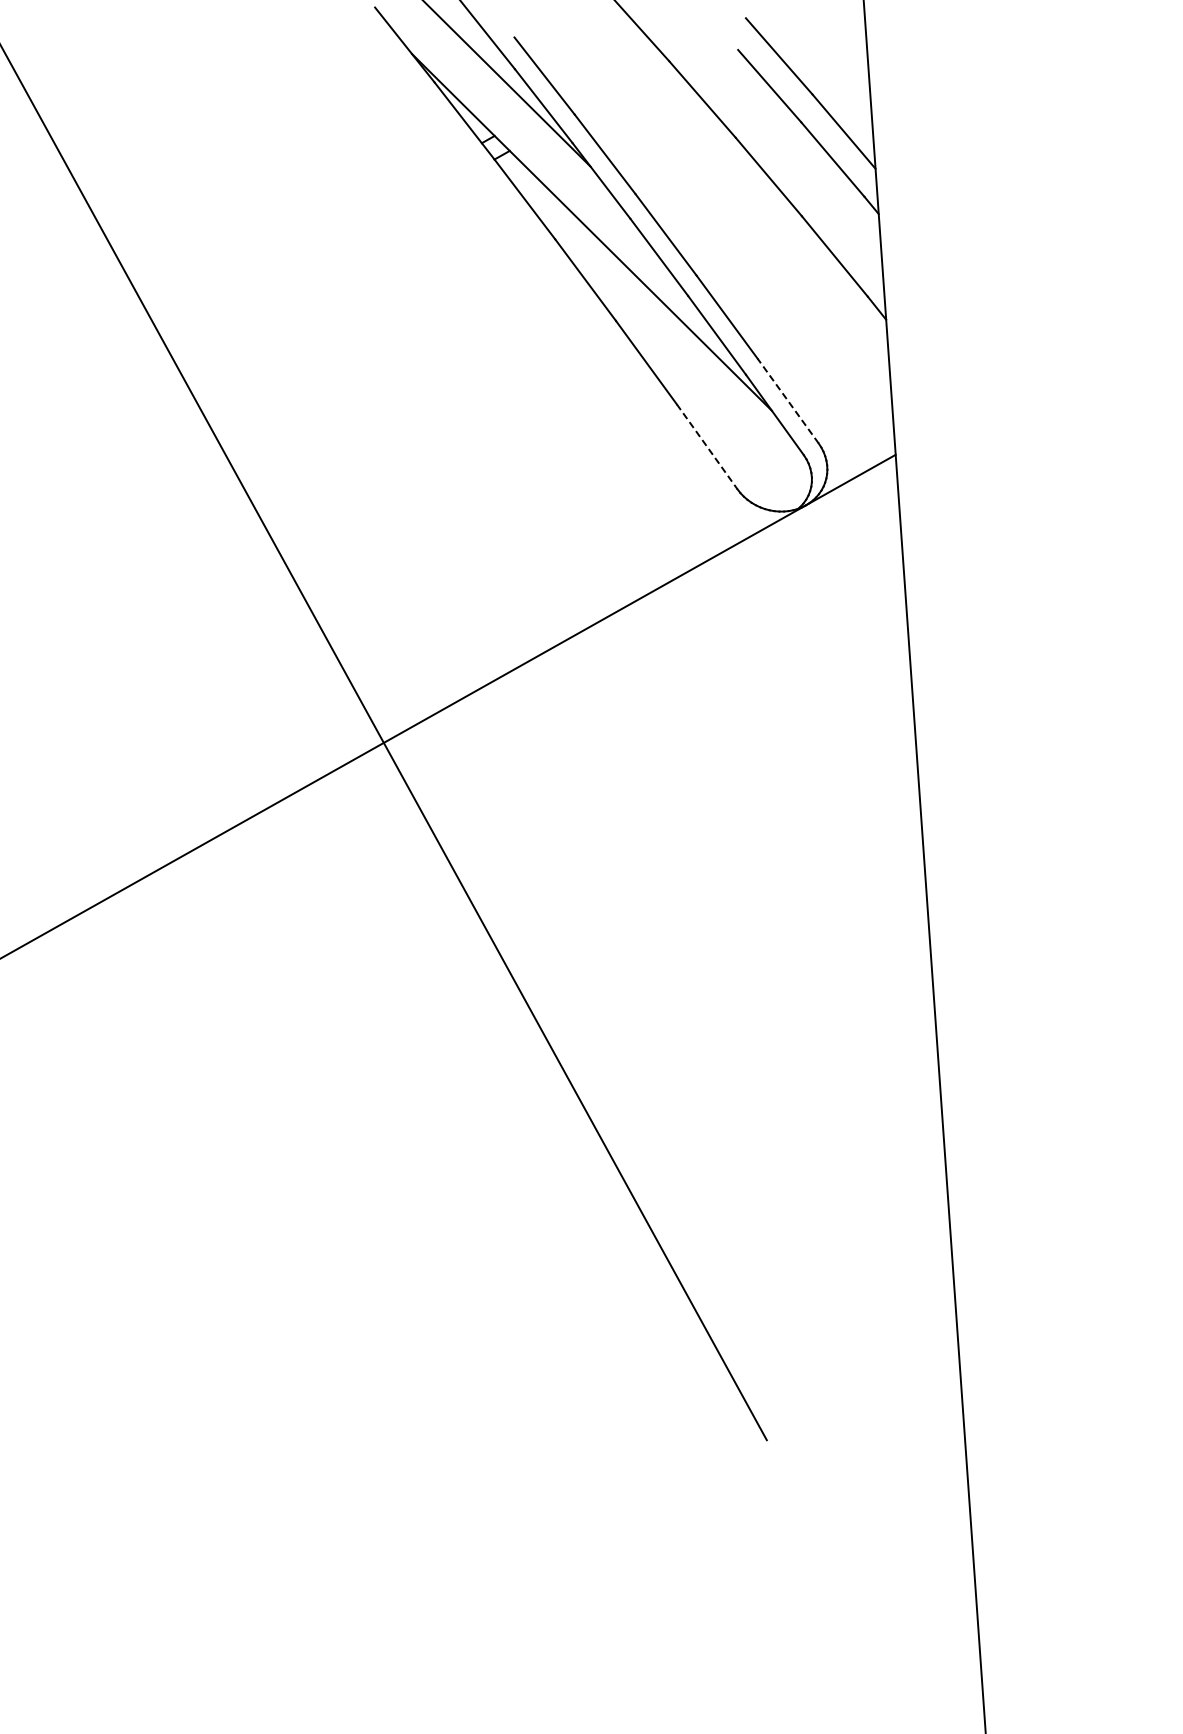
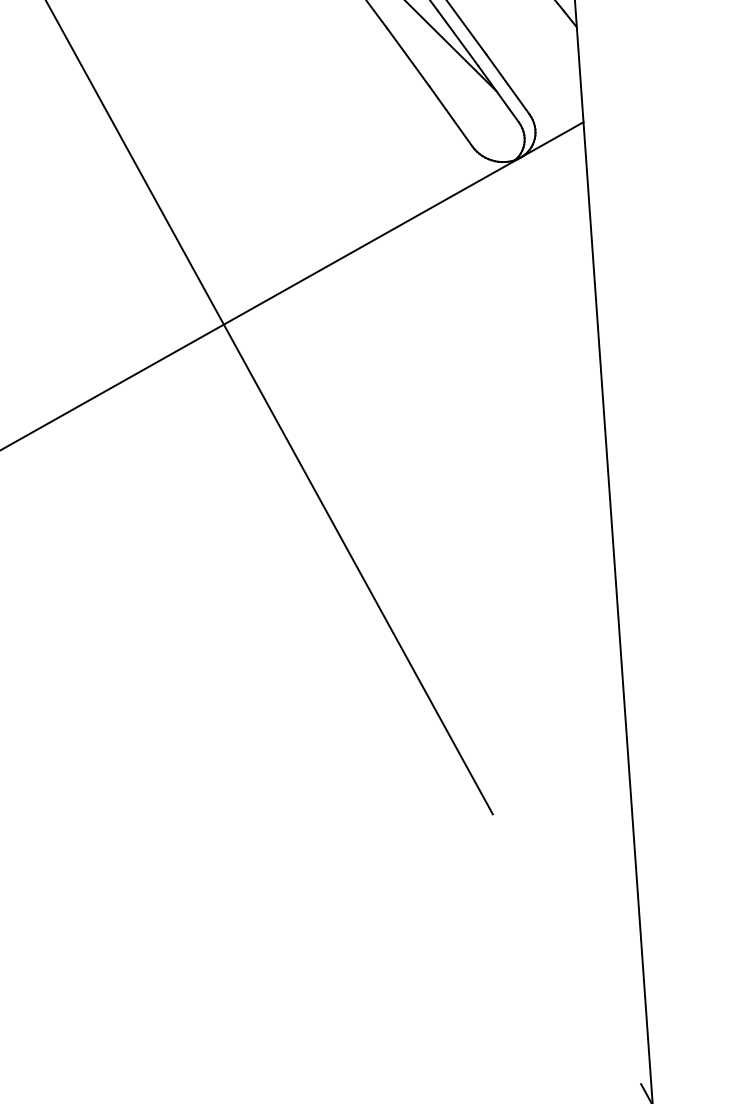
line: (787, 400) -> (507, 84), dashed -> solid
line: (707, 447) -> (451, 117), dashed -> solid

